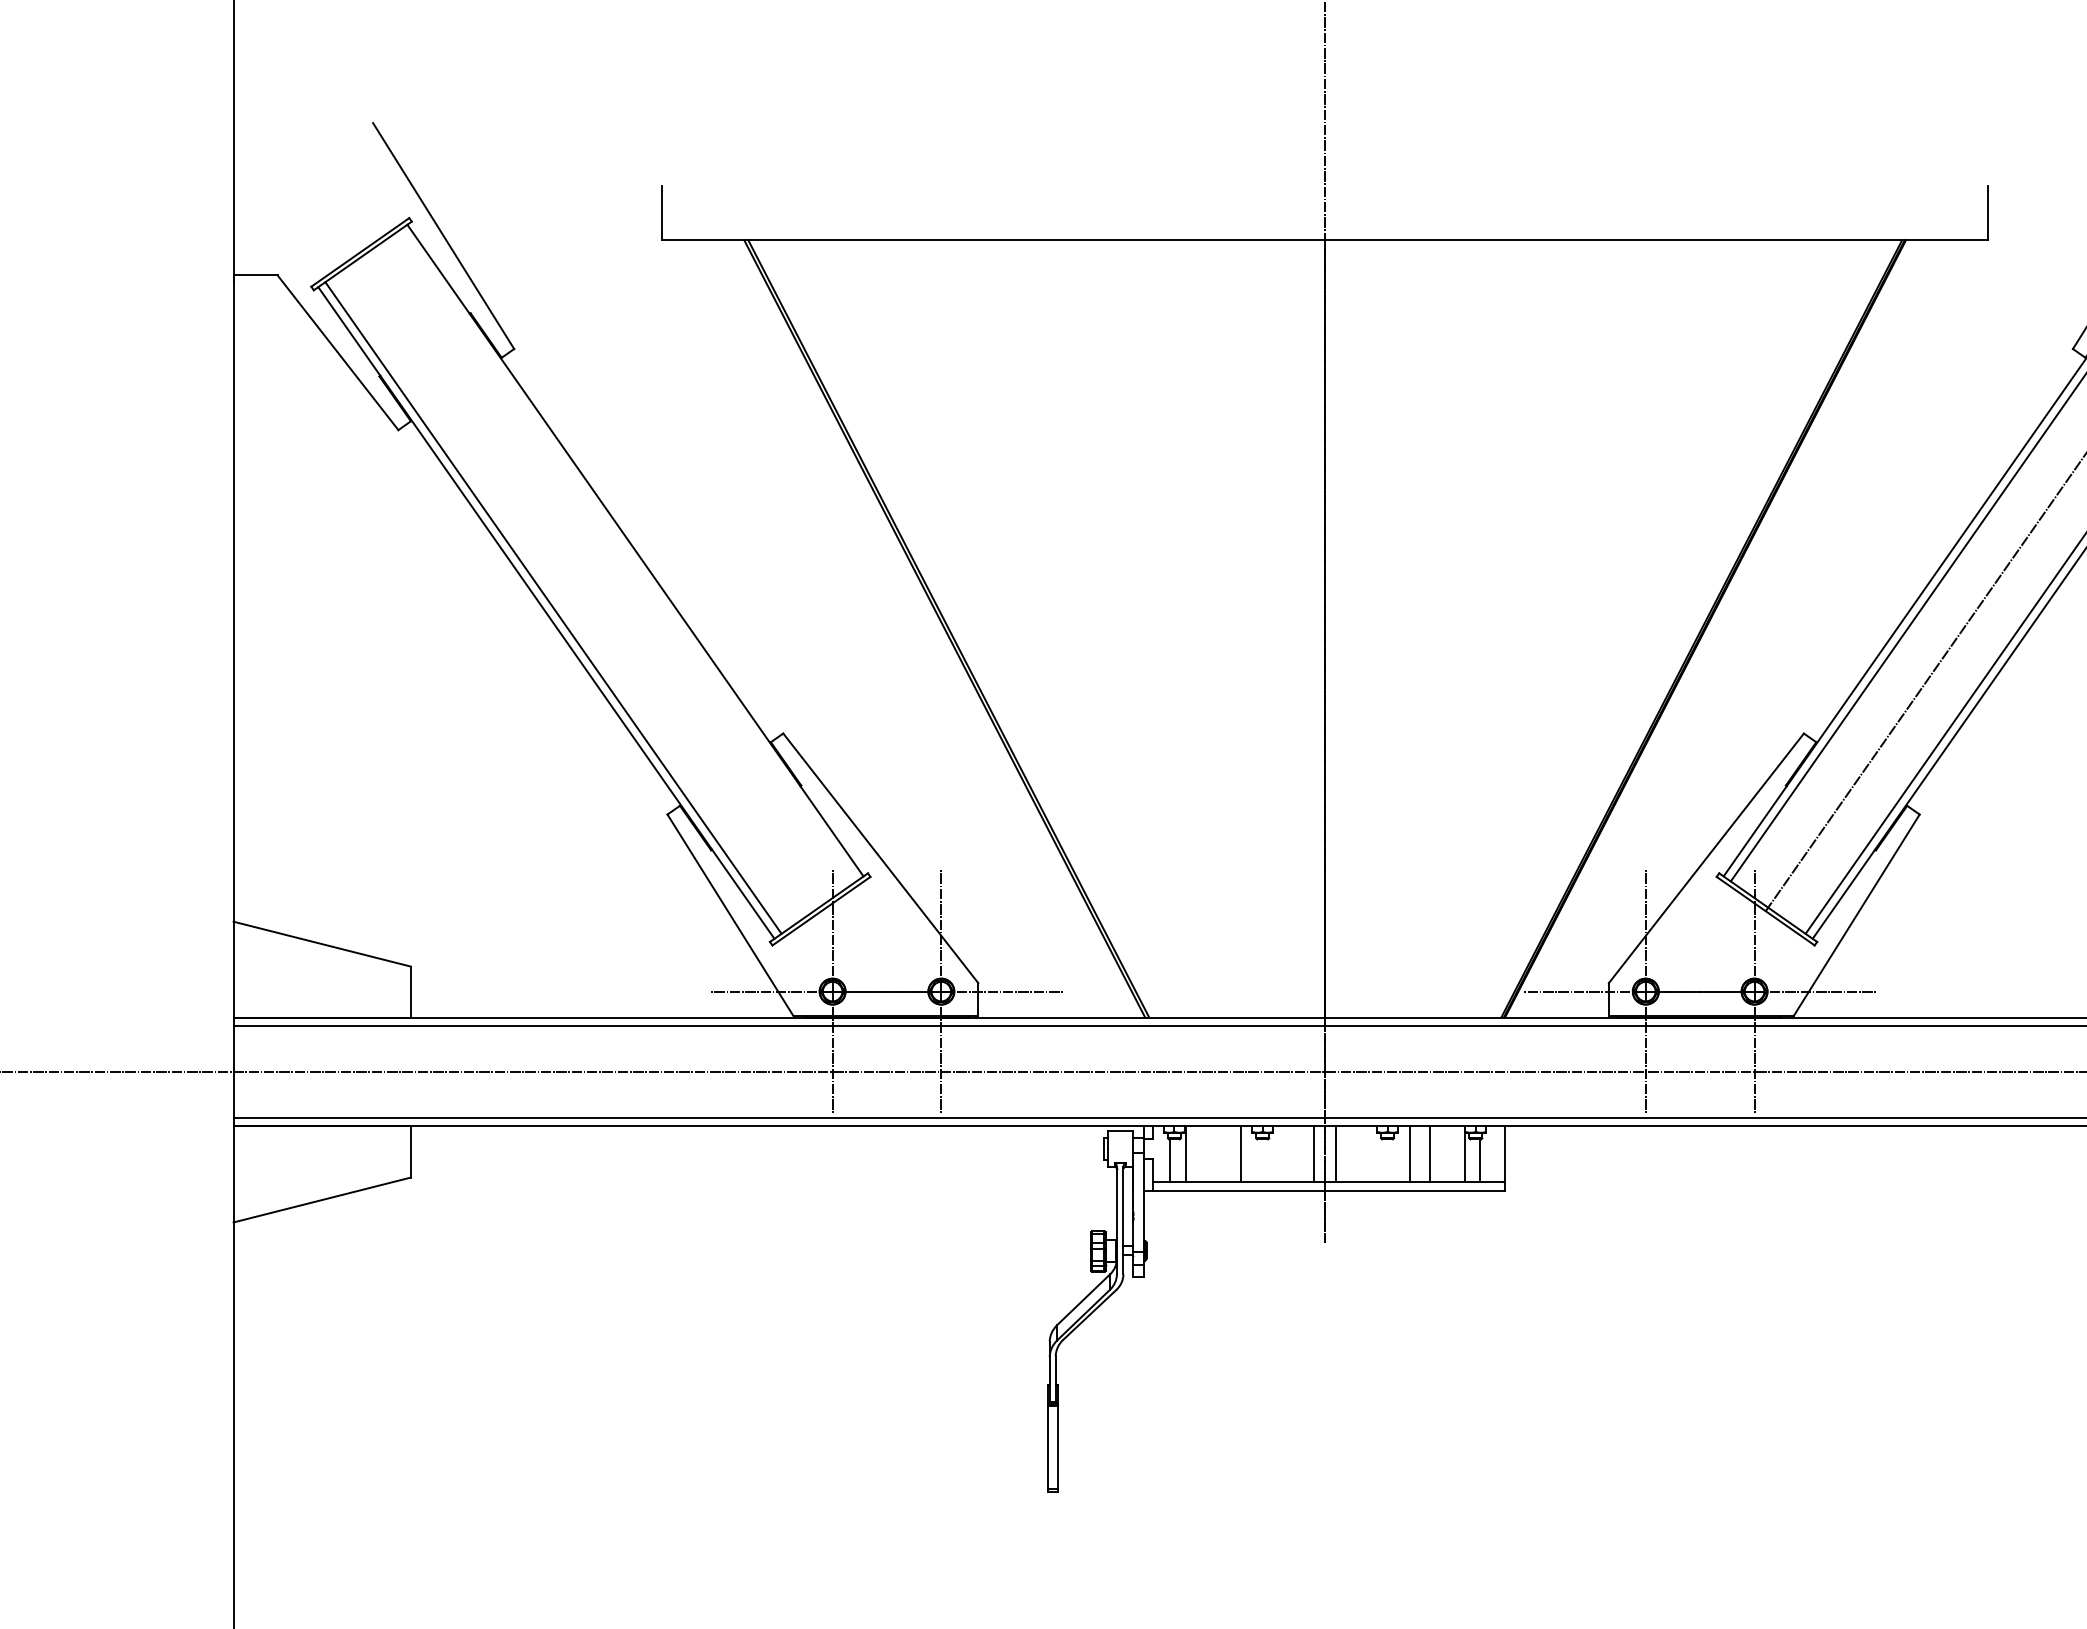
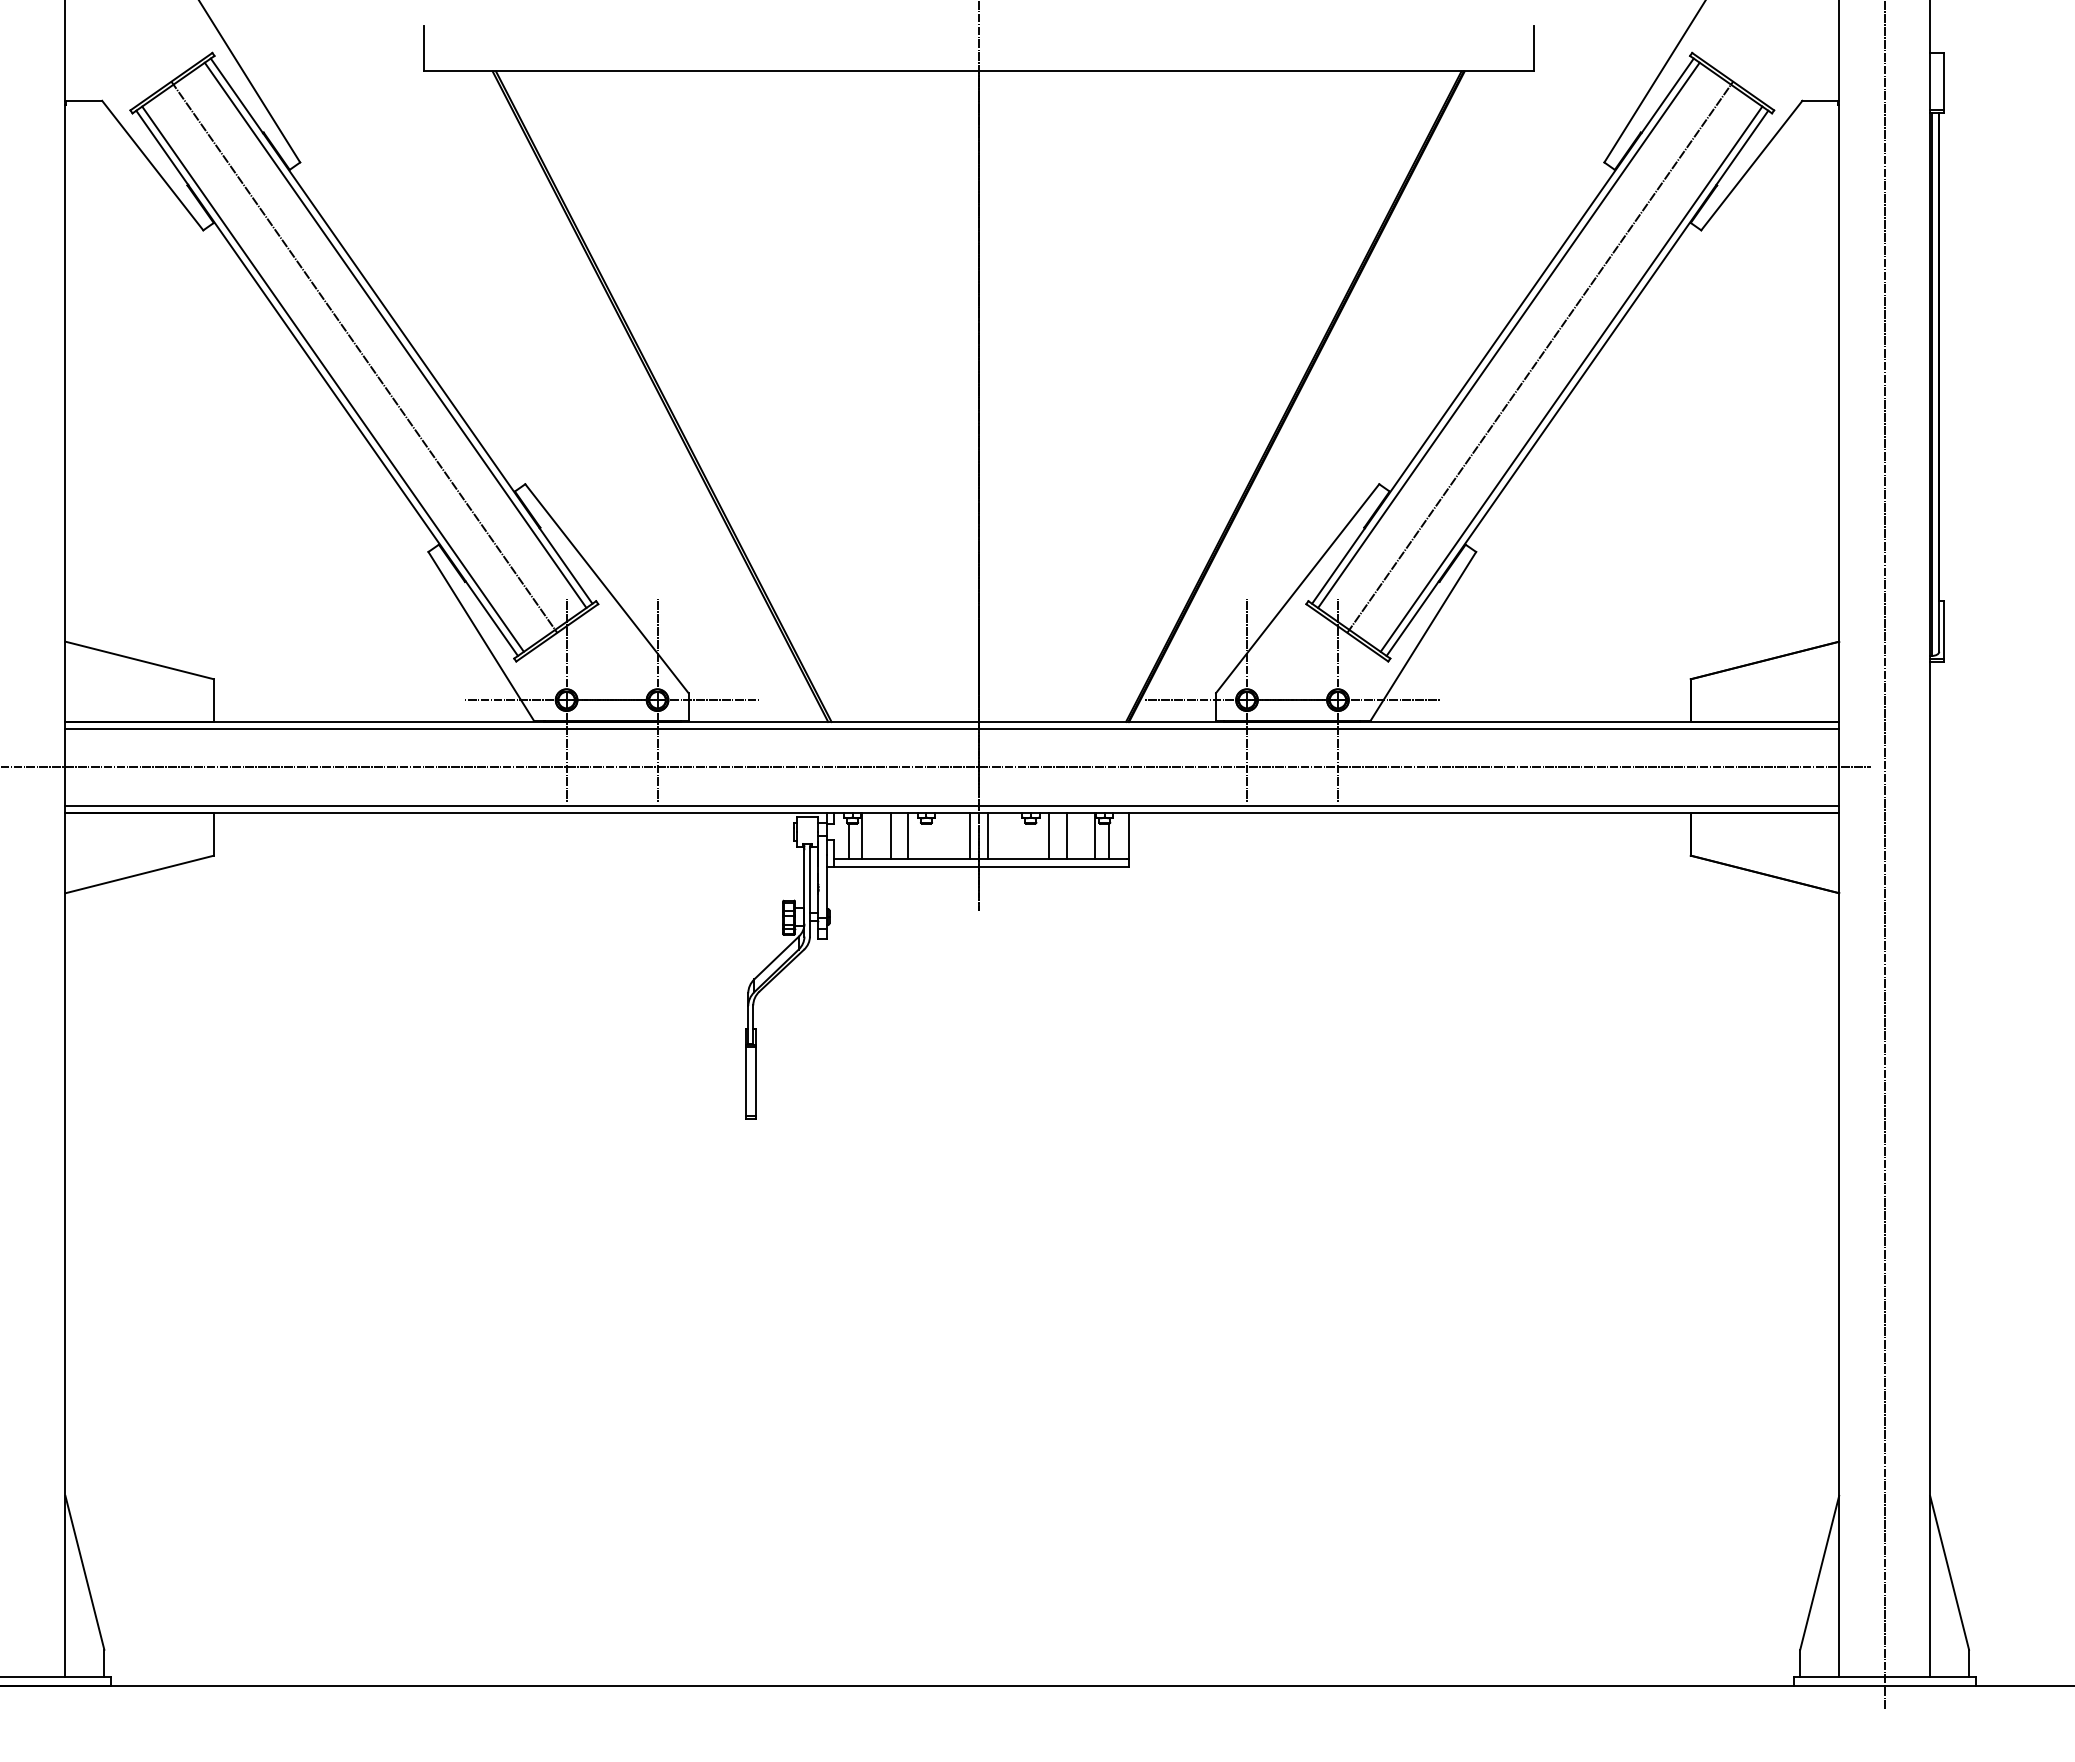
line: (628, 554) -> (395, 334), added
line: (591, 580) -> (364, 356), added
line: (1219, 1153) -> (890, 835), added

